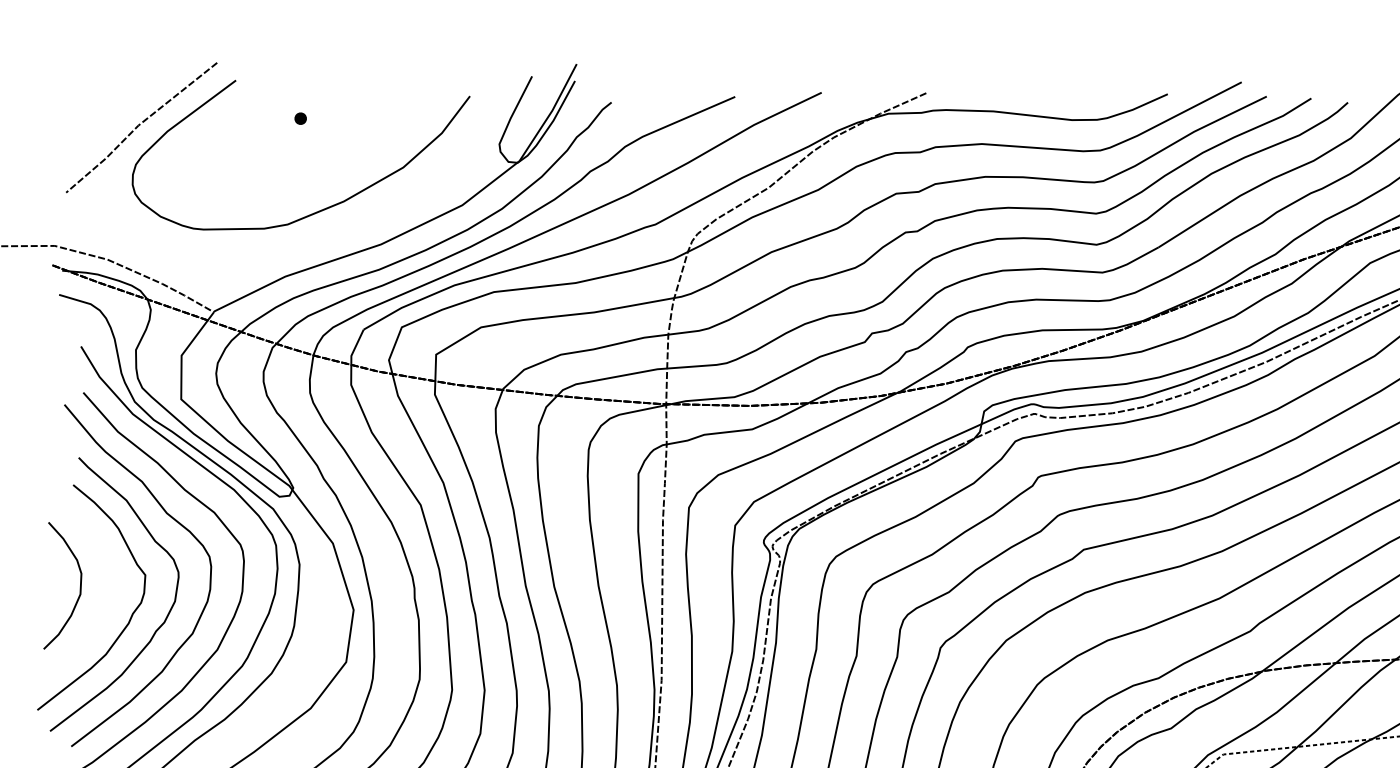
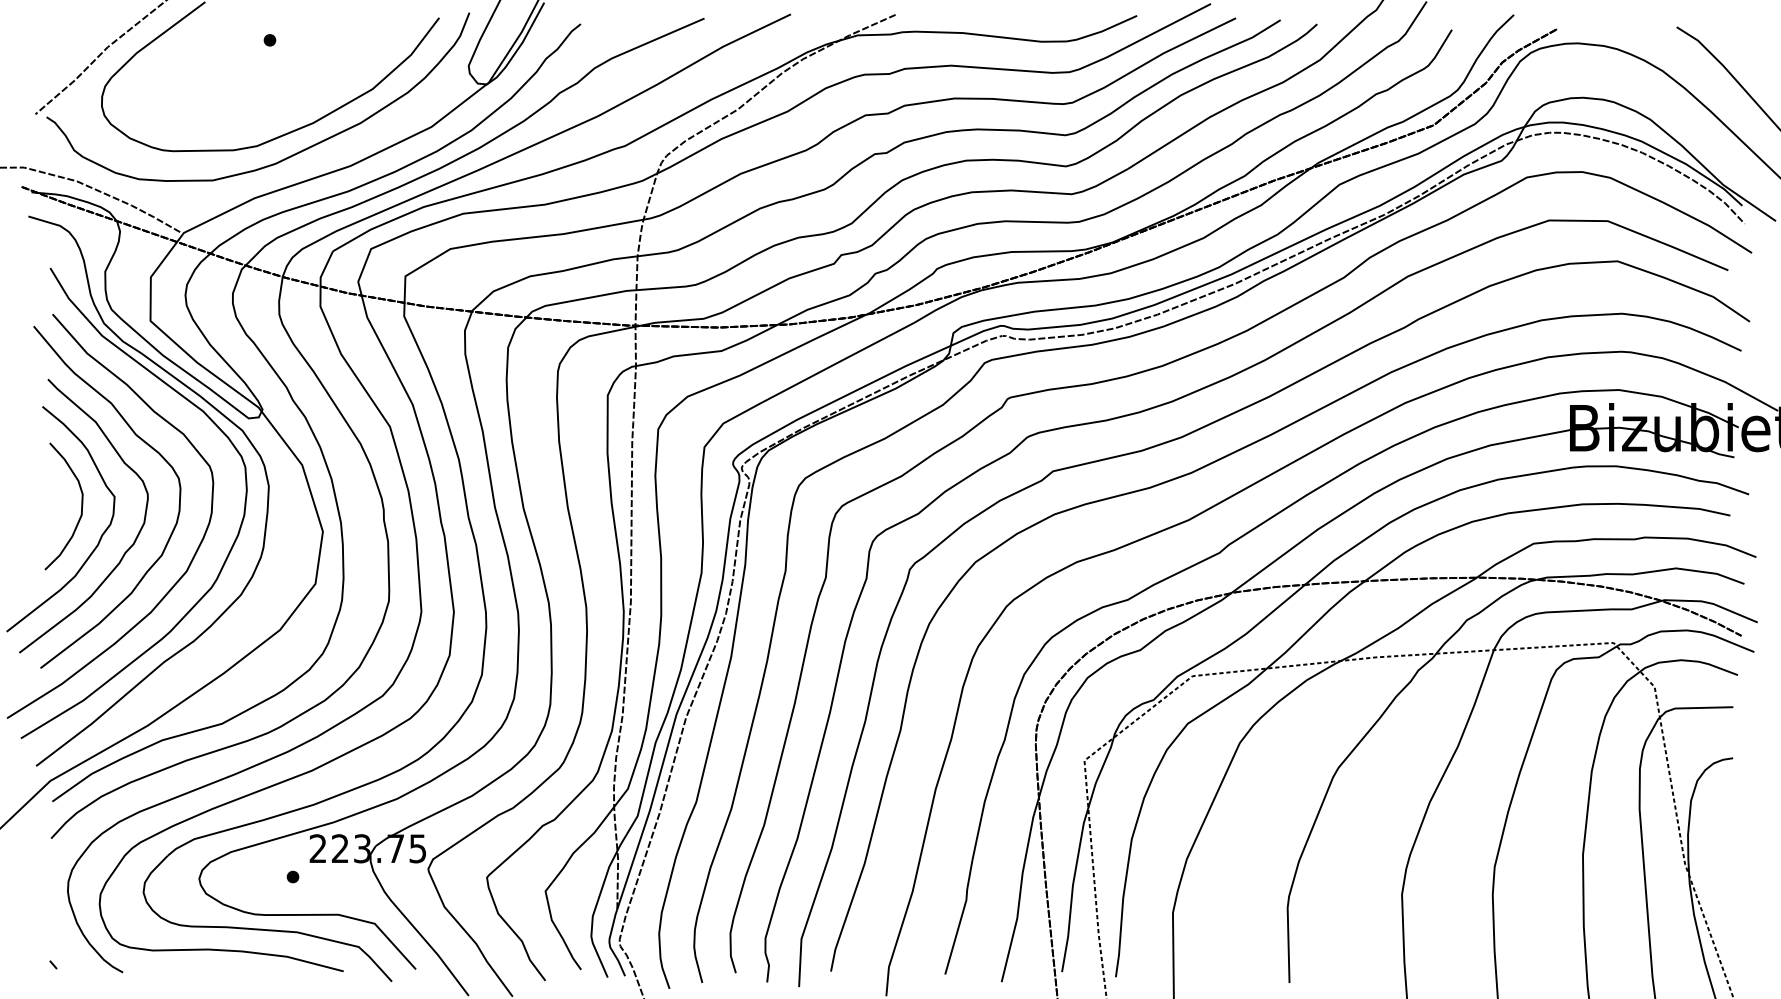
curve: (319, 234) -> (288, 156), added
curve: (80, 585) -> (81, 506), moved

